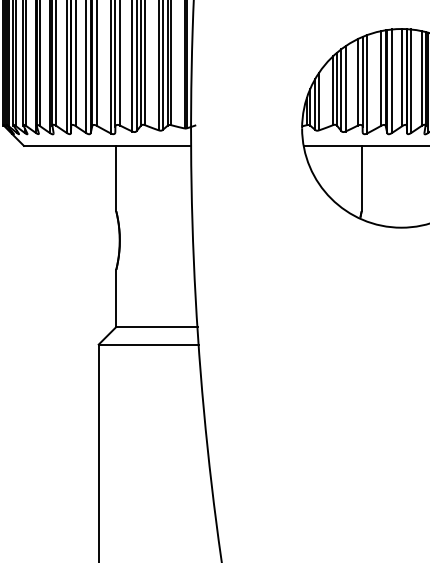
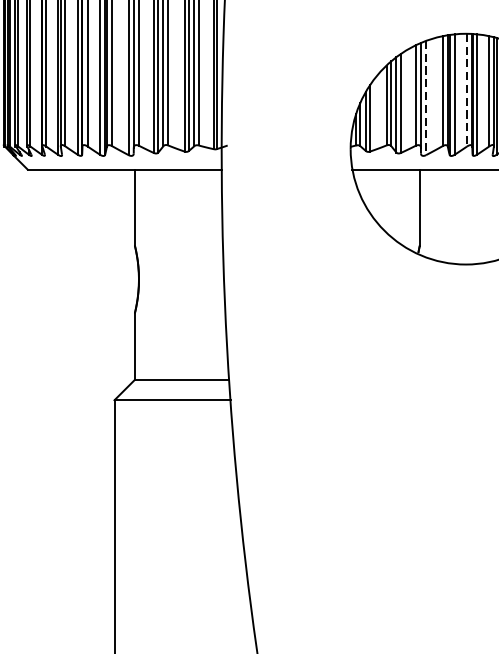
line: (402, 77) -> (467, 90), solid -> dashed
line: (367, 84) -> (426, 98), solid -> dashed

